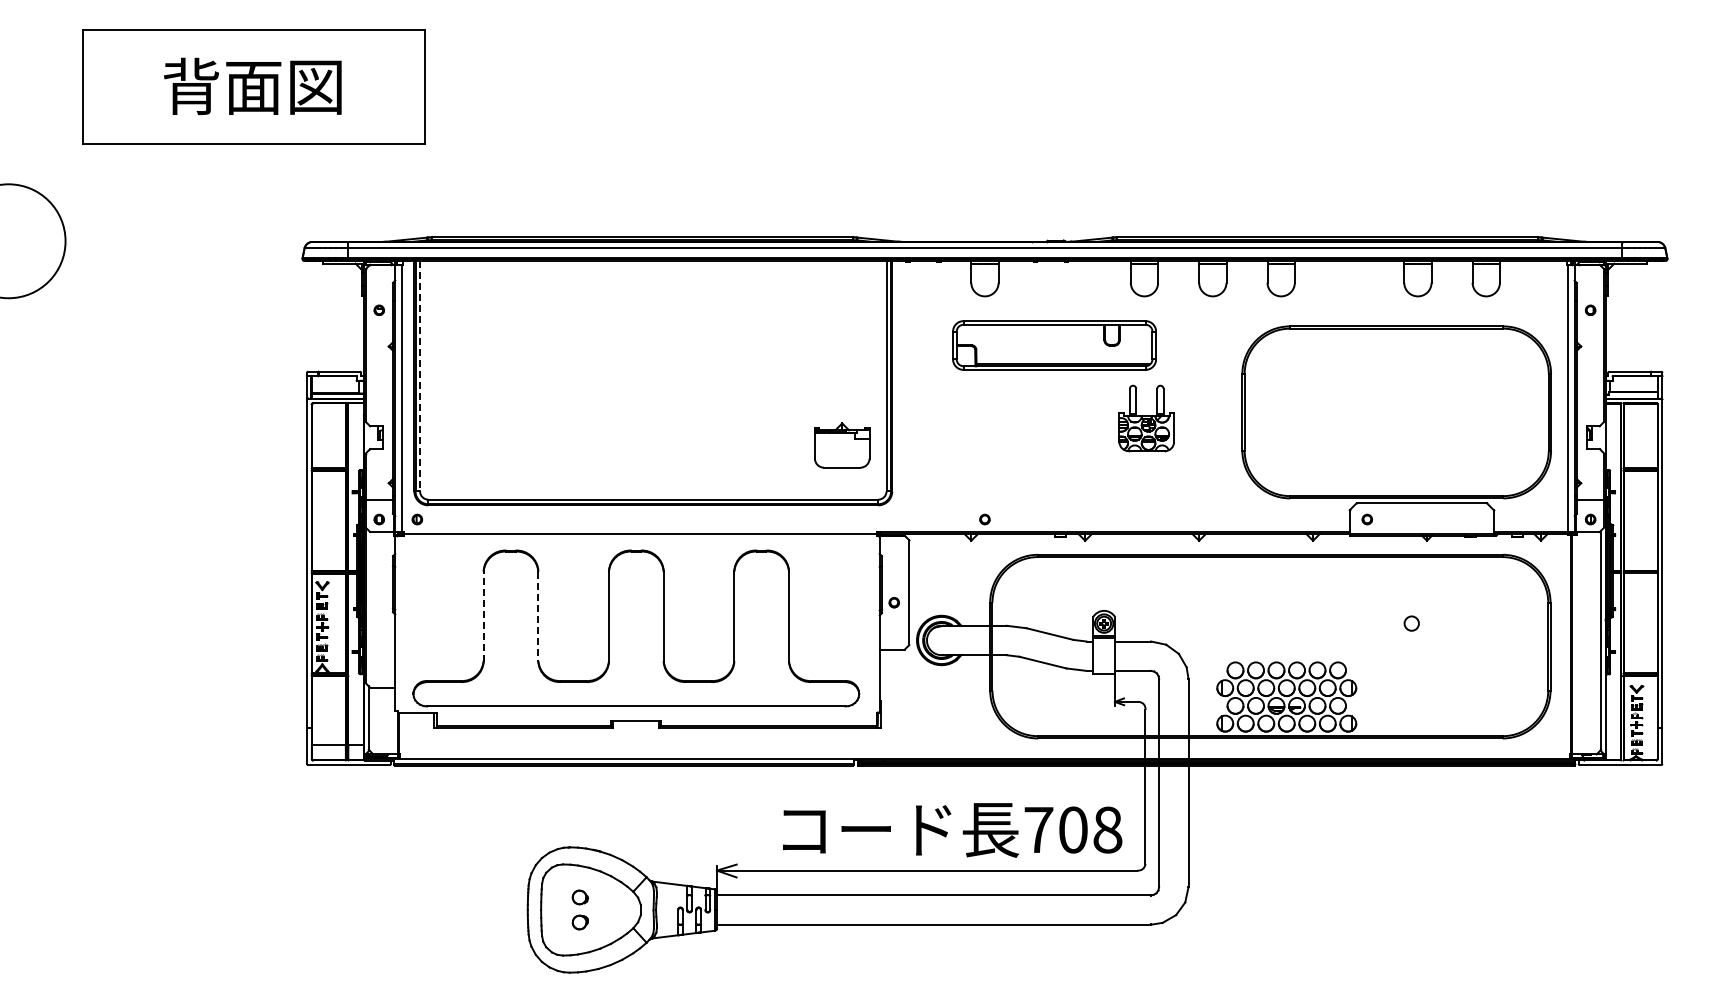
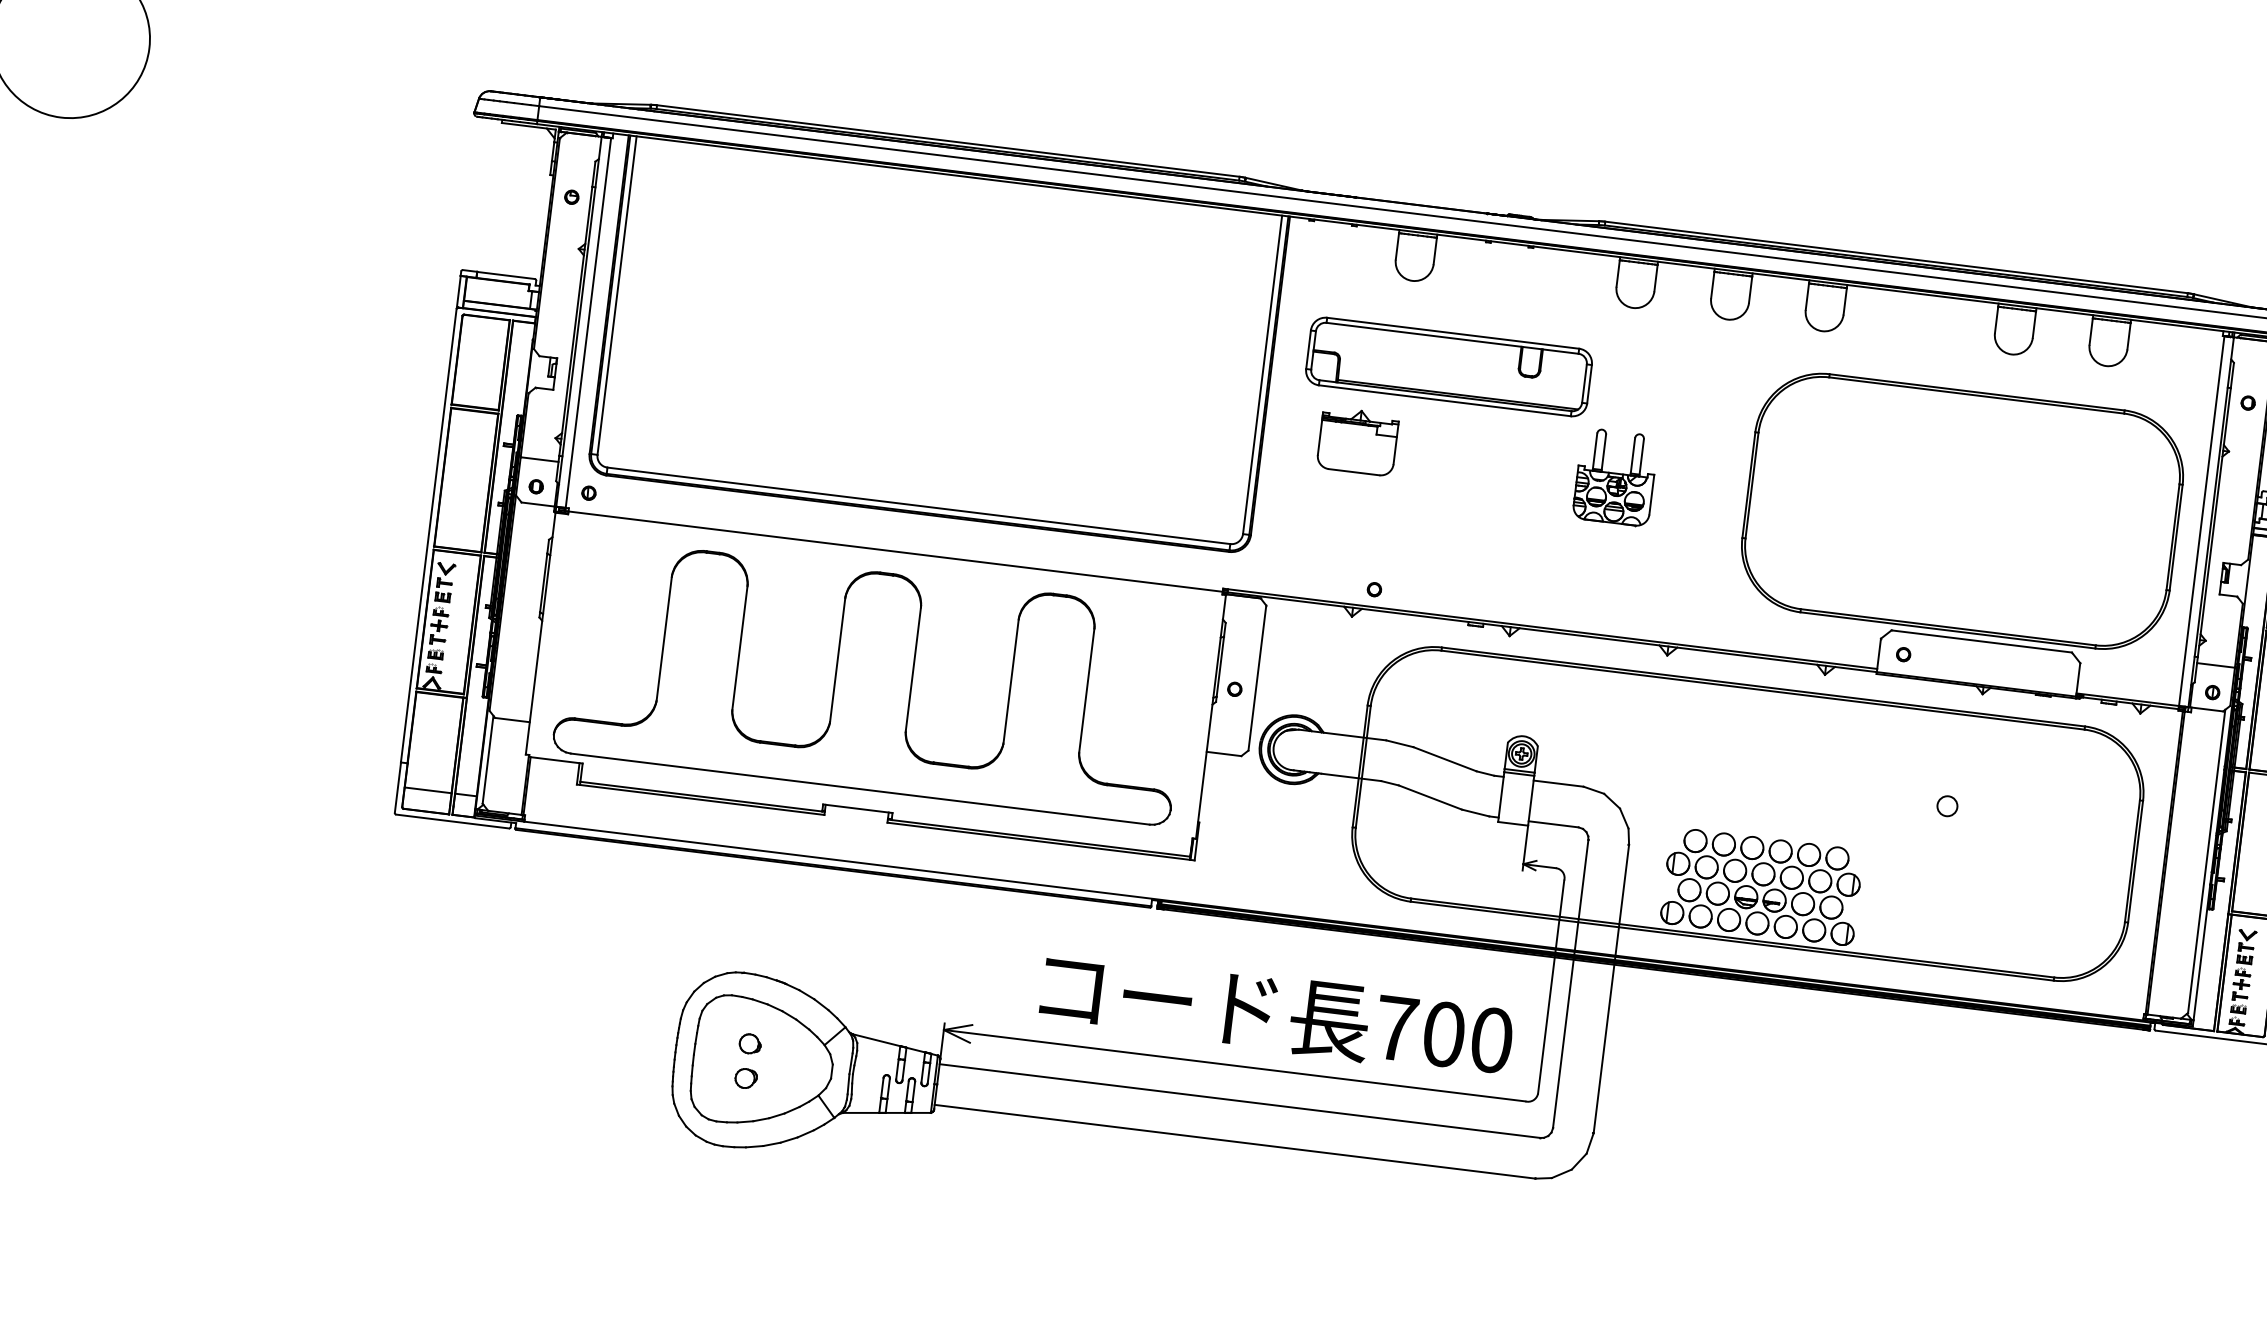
part: (1054, 345) -> (1448, 366), moved
line: (420, 376) -> (617, 295), dashed -> solid
part: (842, 445) -> (1358, 441), moved
line: (483, 616) -> (664, 638), dashed -> solid
line: (538, 616) -> (740, 648), dashed -> solid
text: (1107, 829) -> (1491, 1039), 708 -> 700

